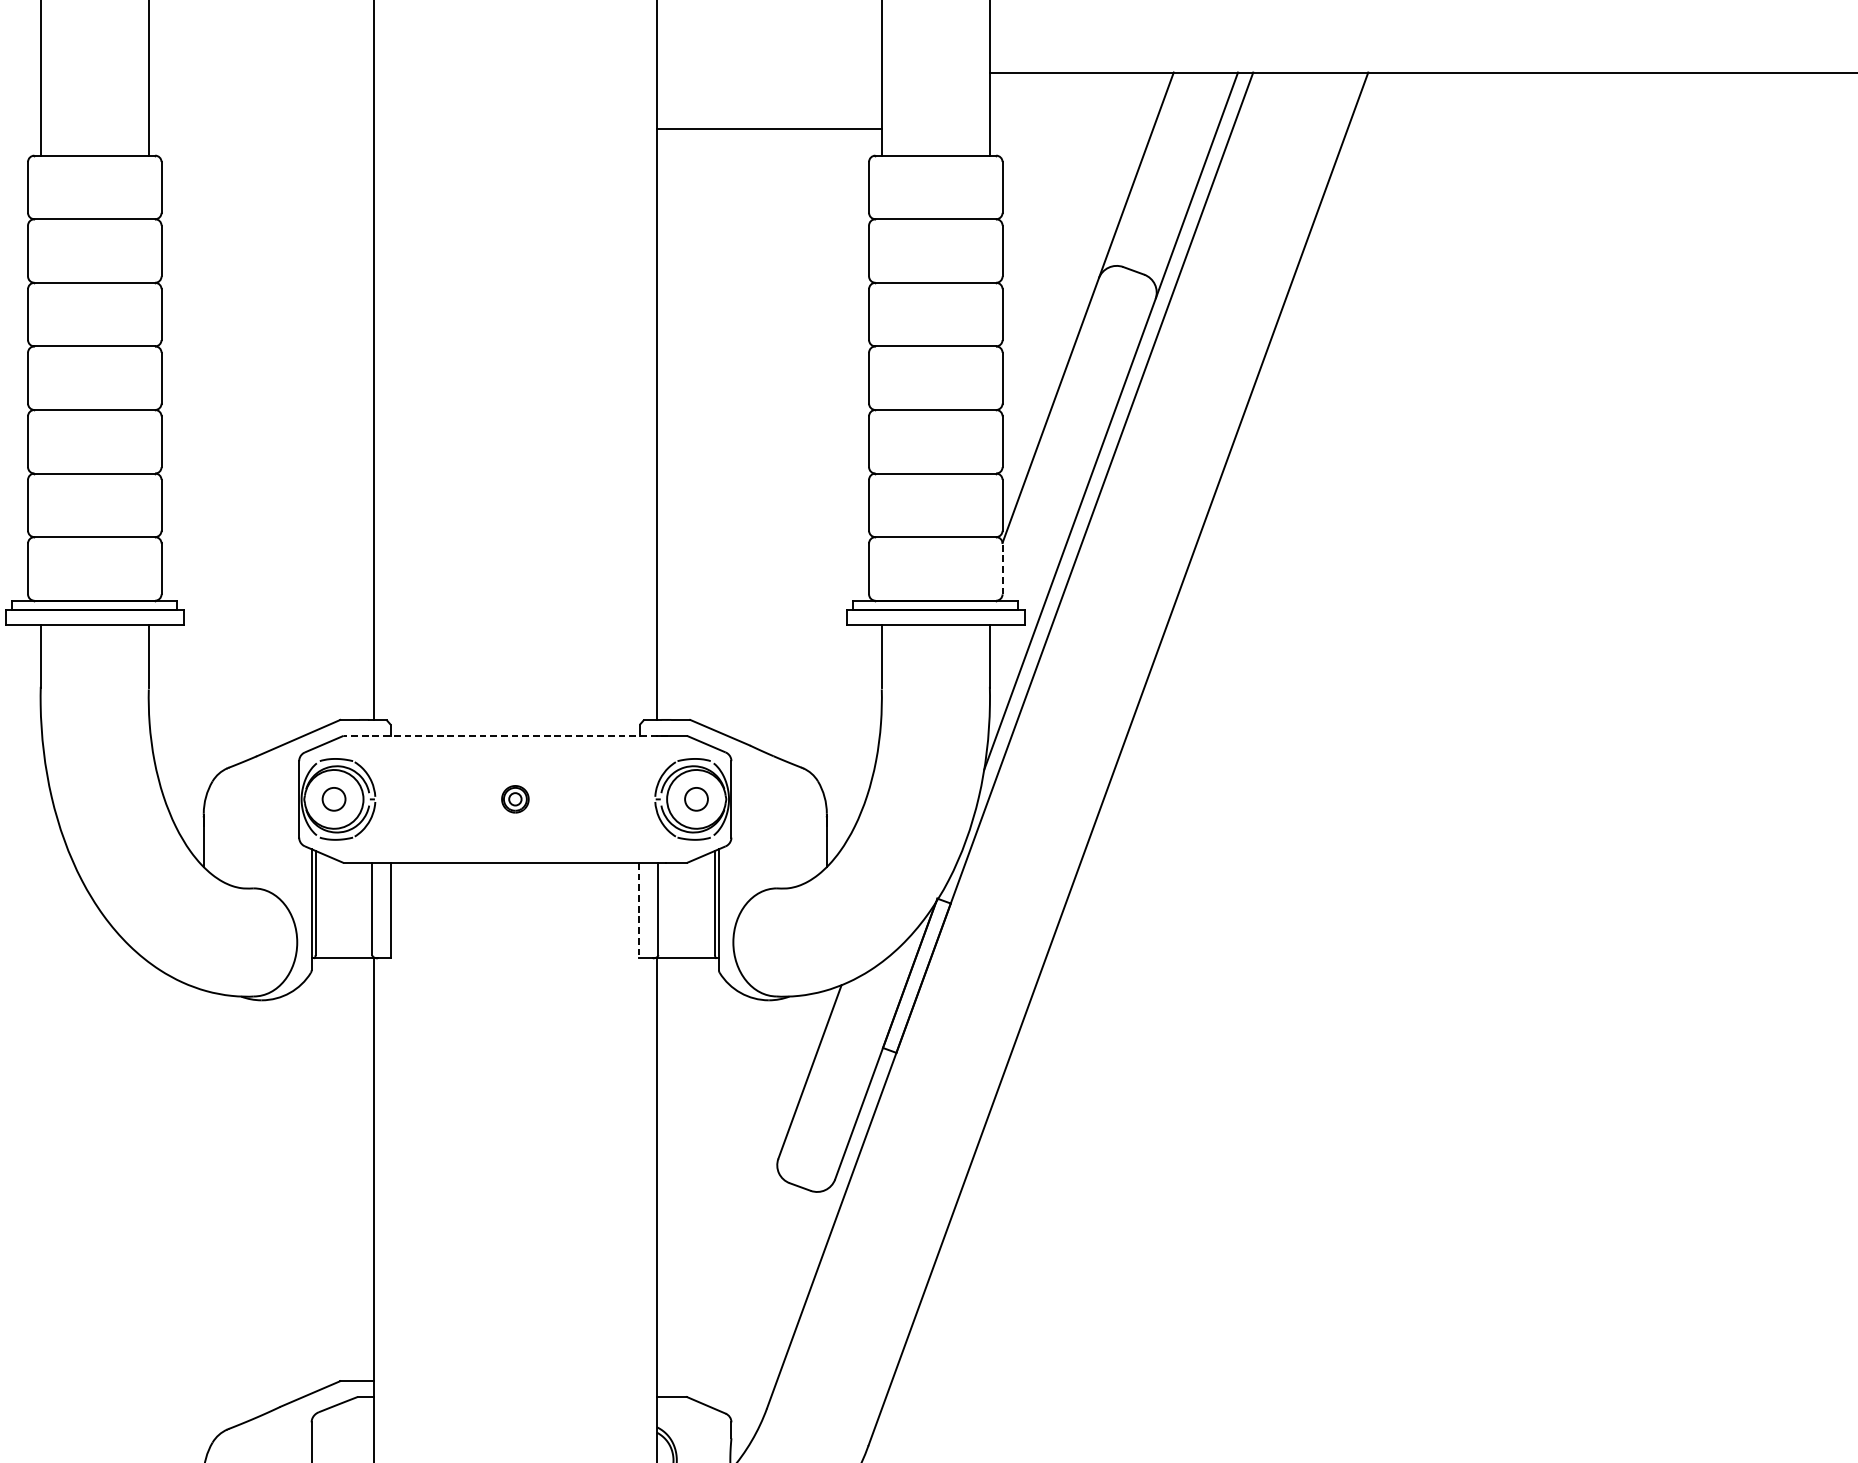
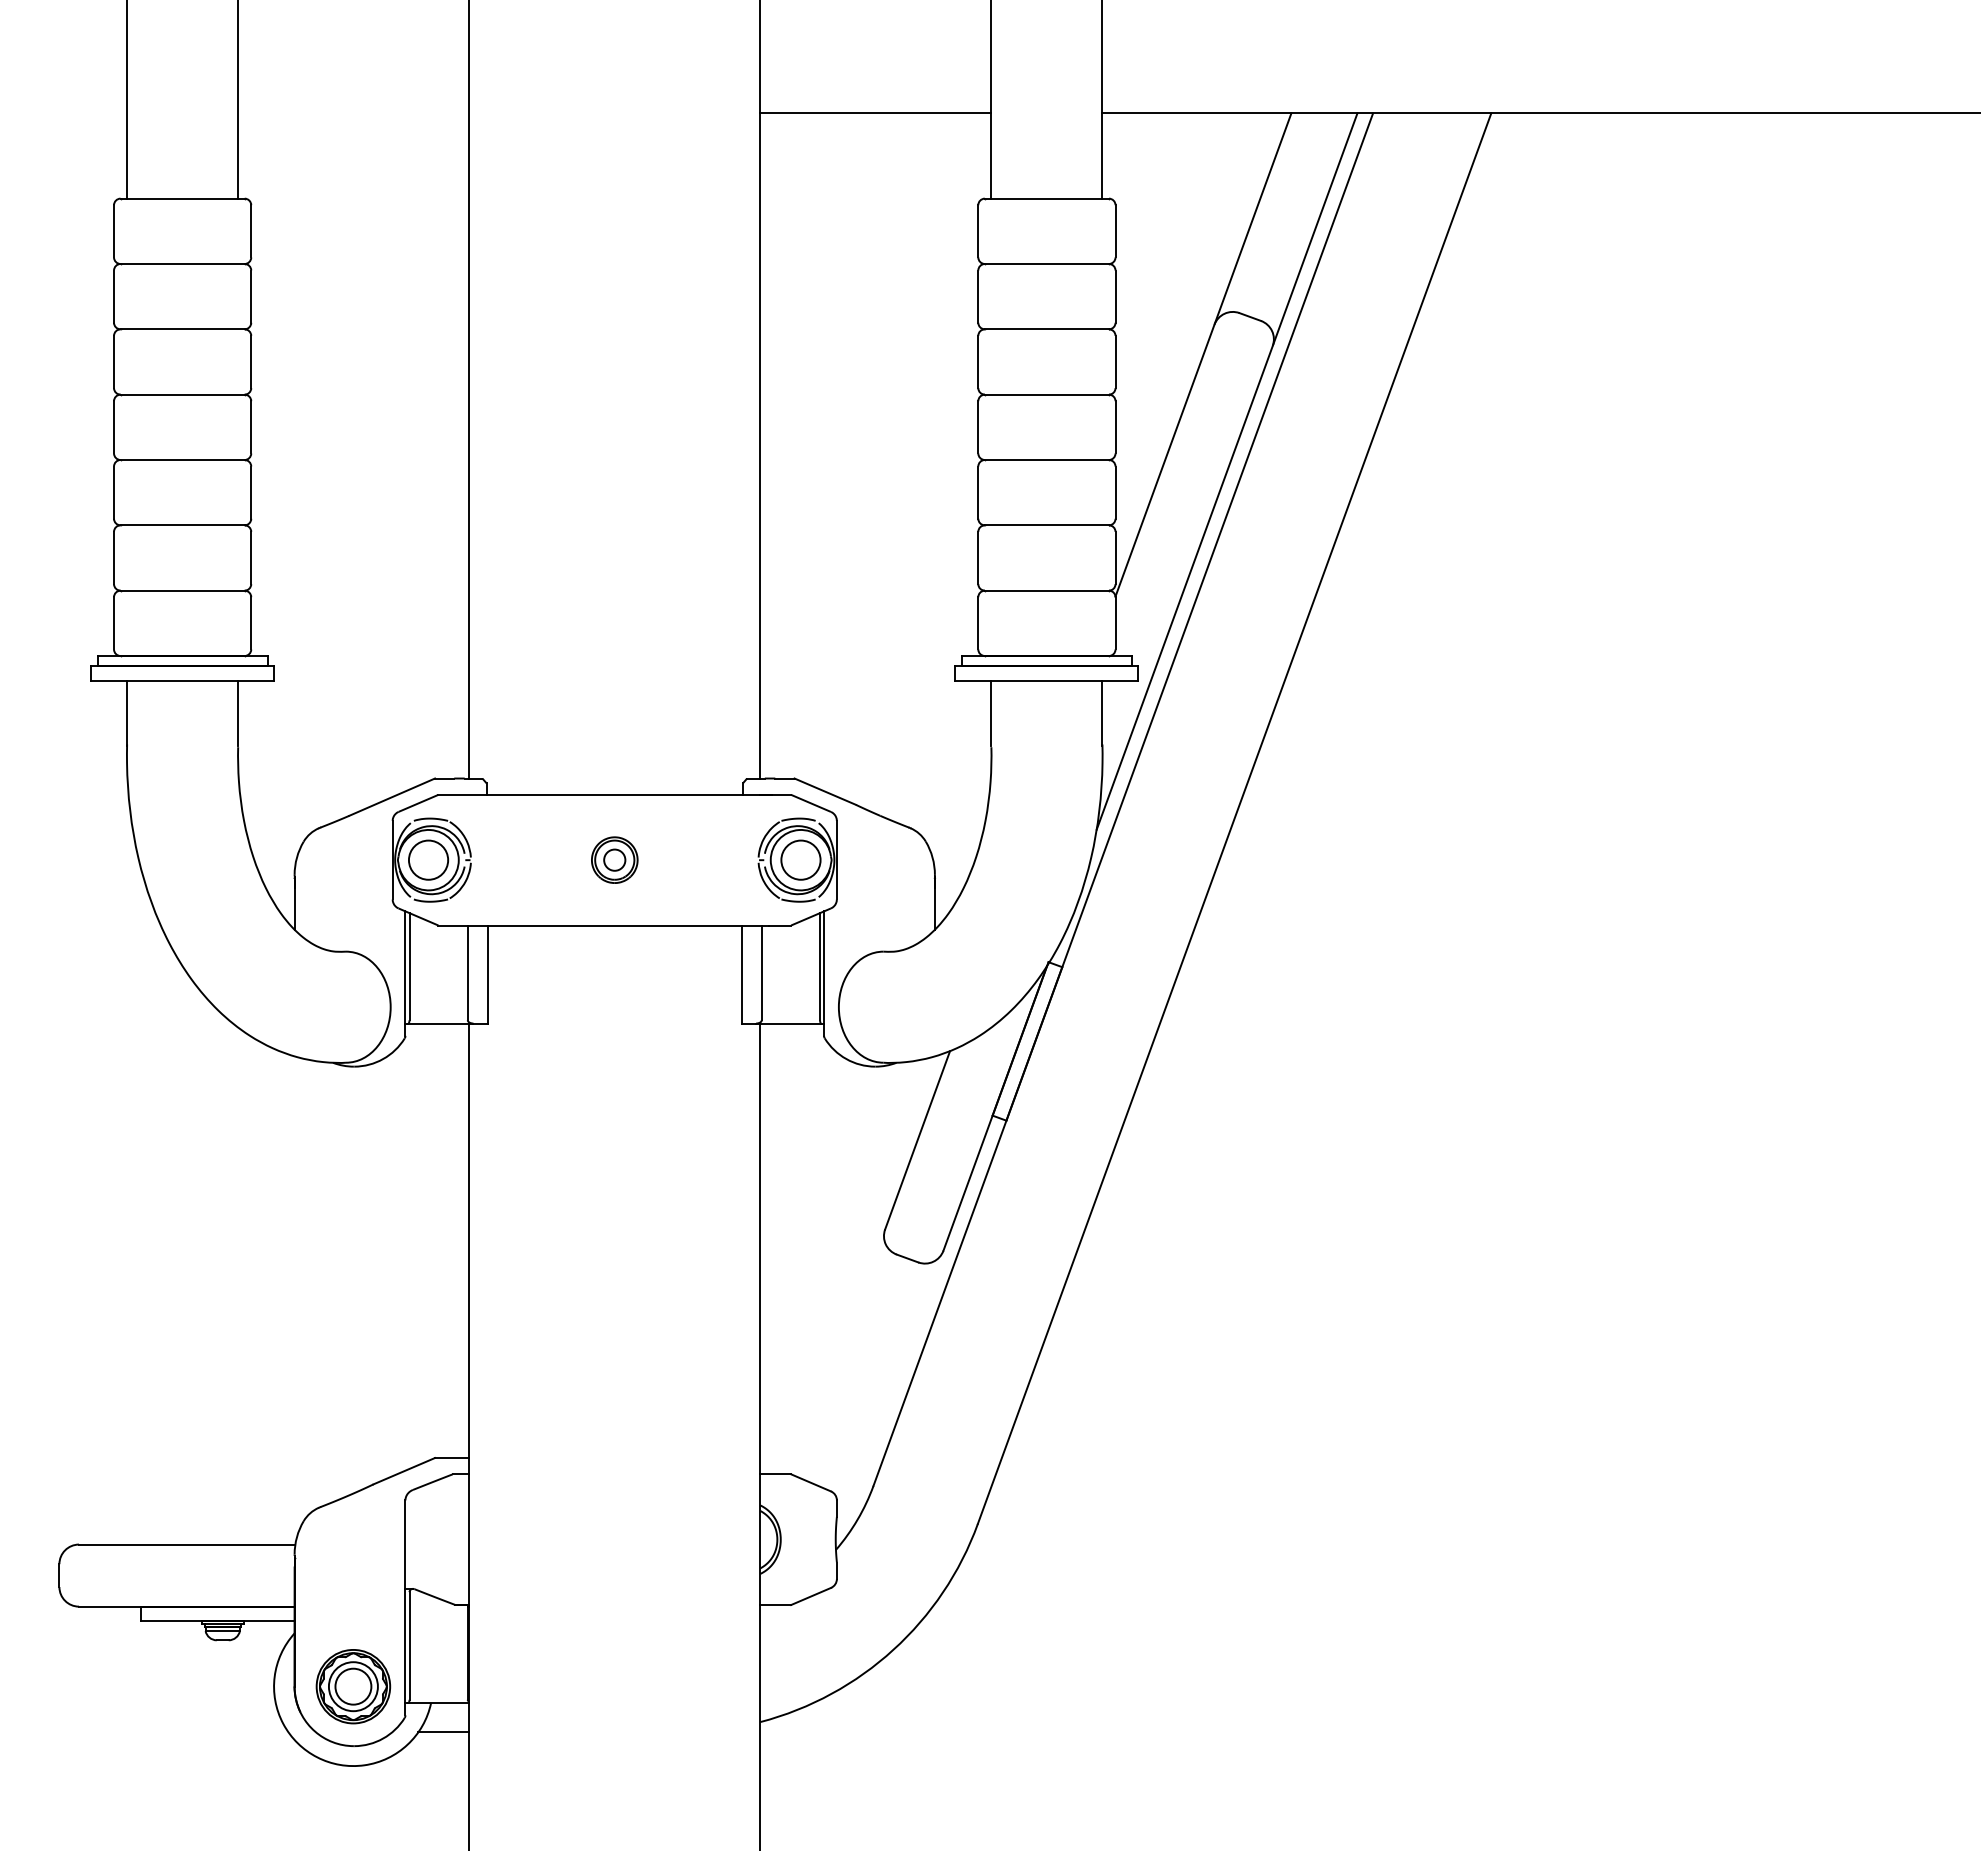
line: (769, 129) -> (875, 113), moved
line: (1002, 568) -> (1115, 622), dashed -> solid
line: (506, 735) -> (605, 794), dashed -> solid
circle: (334, 798) -> (428, 859), size x1.67
part: (515, 798) -> (614, 859), size x1.67
circle: (696, 798) -> (800, 859), size x1.67
line: (639, 911) -> (742, 975), dashed -> solid

